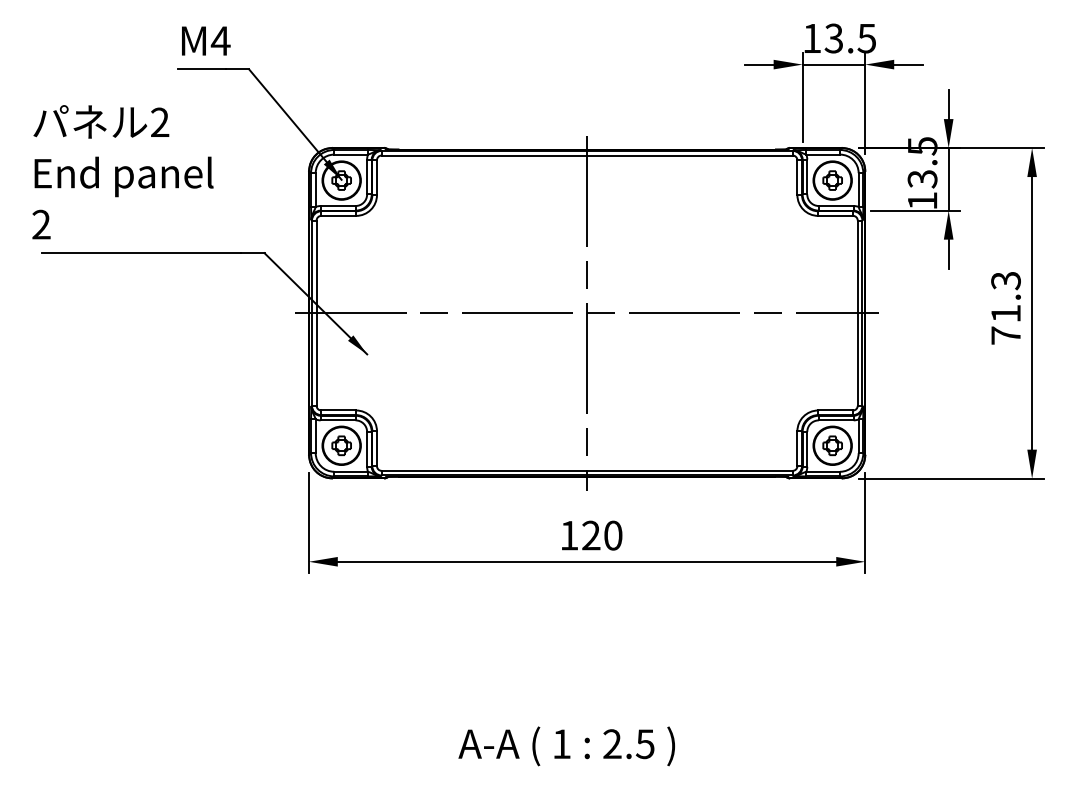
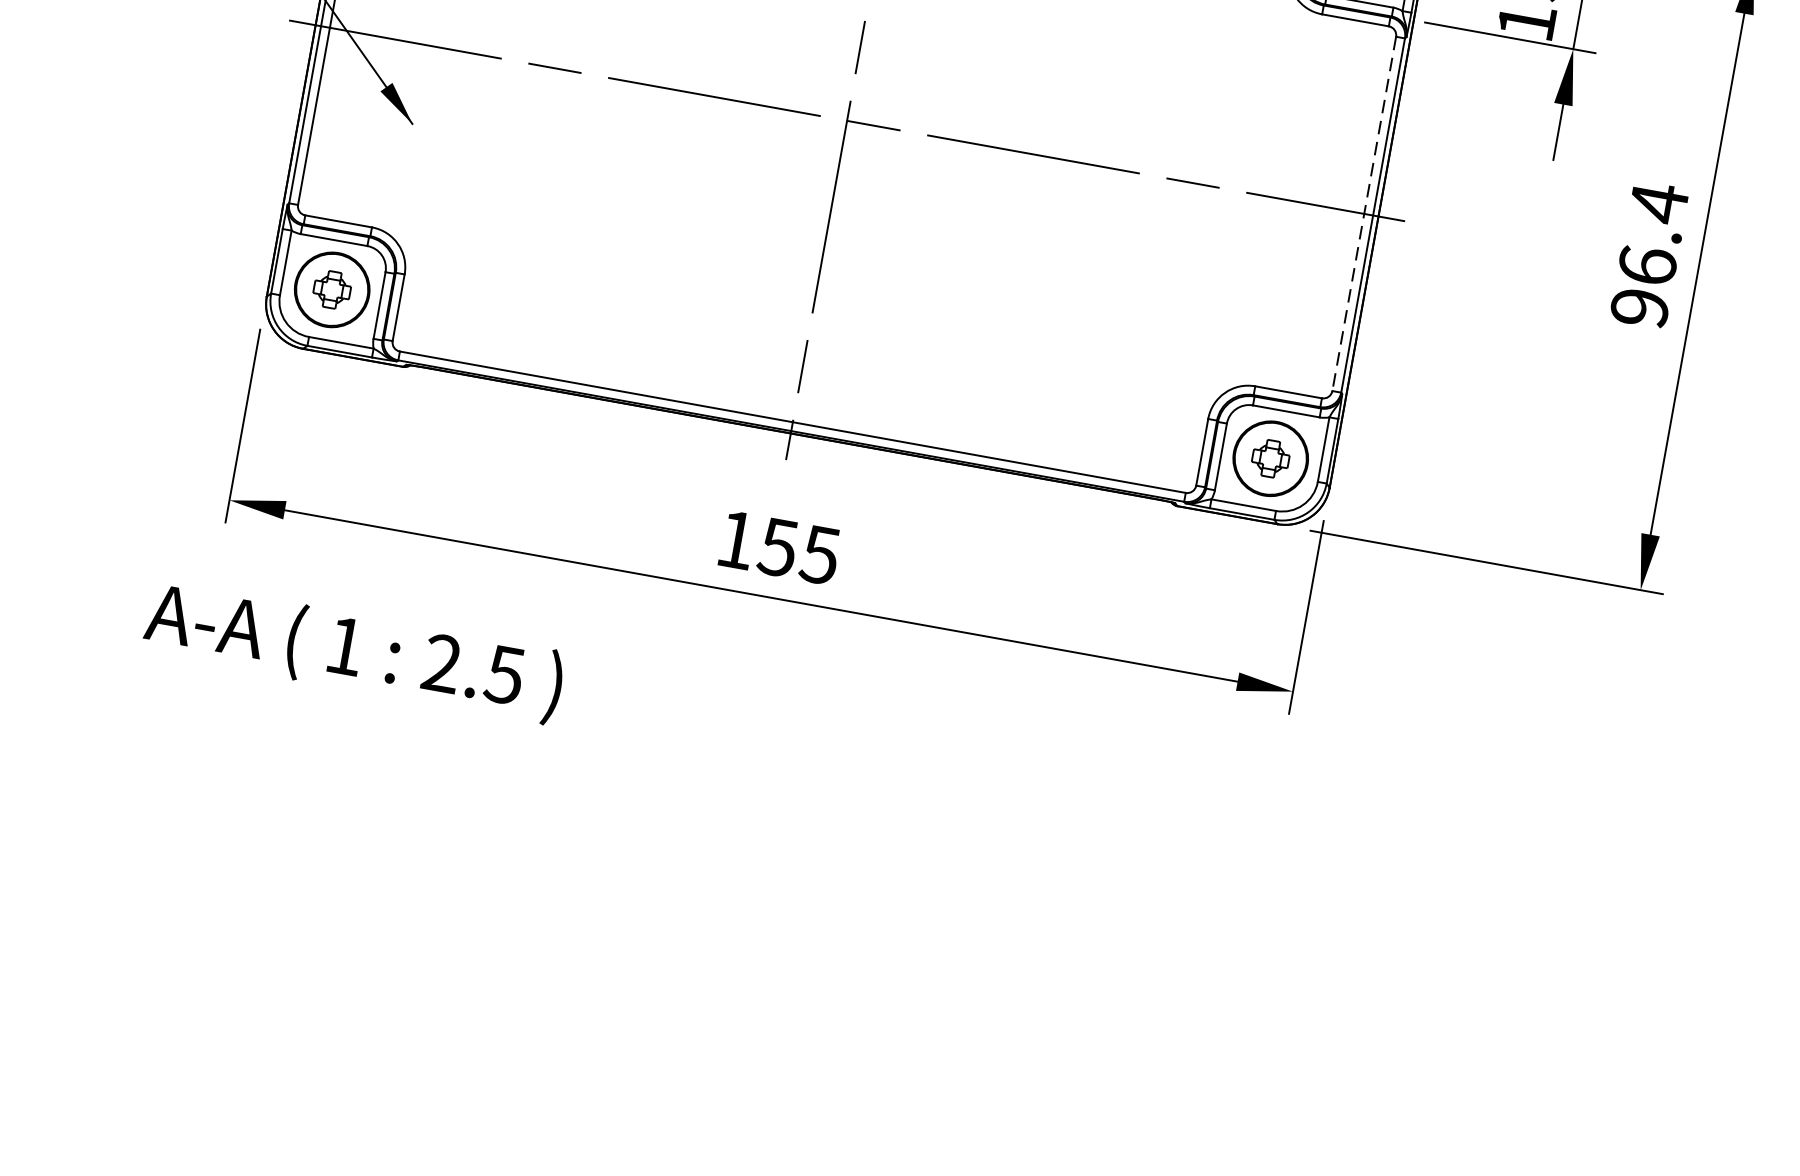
text: (1005, 307) -> (1648, 253), 71.3 -> 96.4
line: (857, 313) -> (1363, 214), solid -> dashed
text: (601, 535) -> (797, 550), 120 -> 155
text: (566, 746) -> (353, 652), moved

